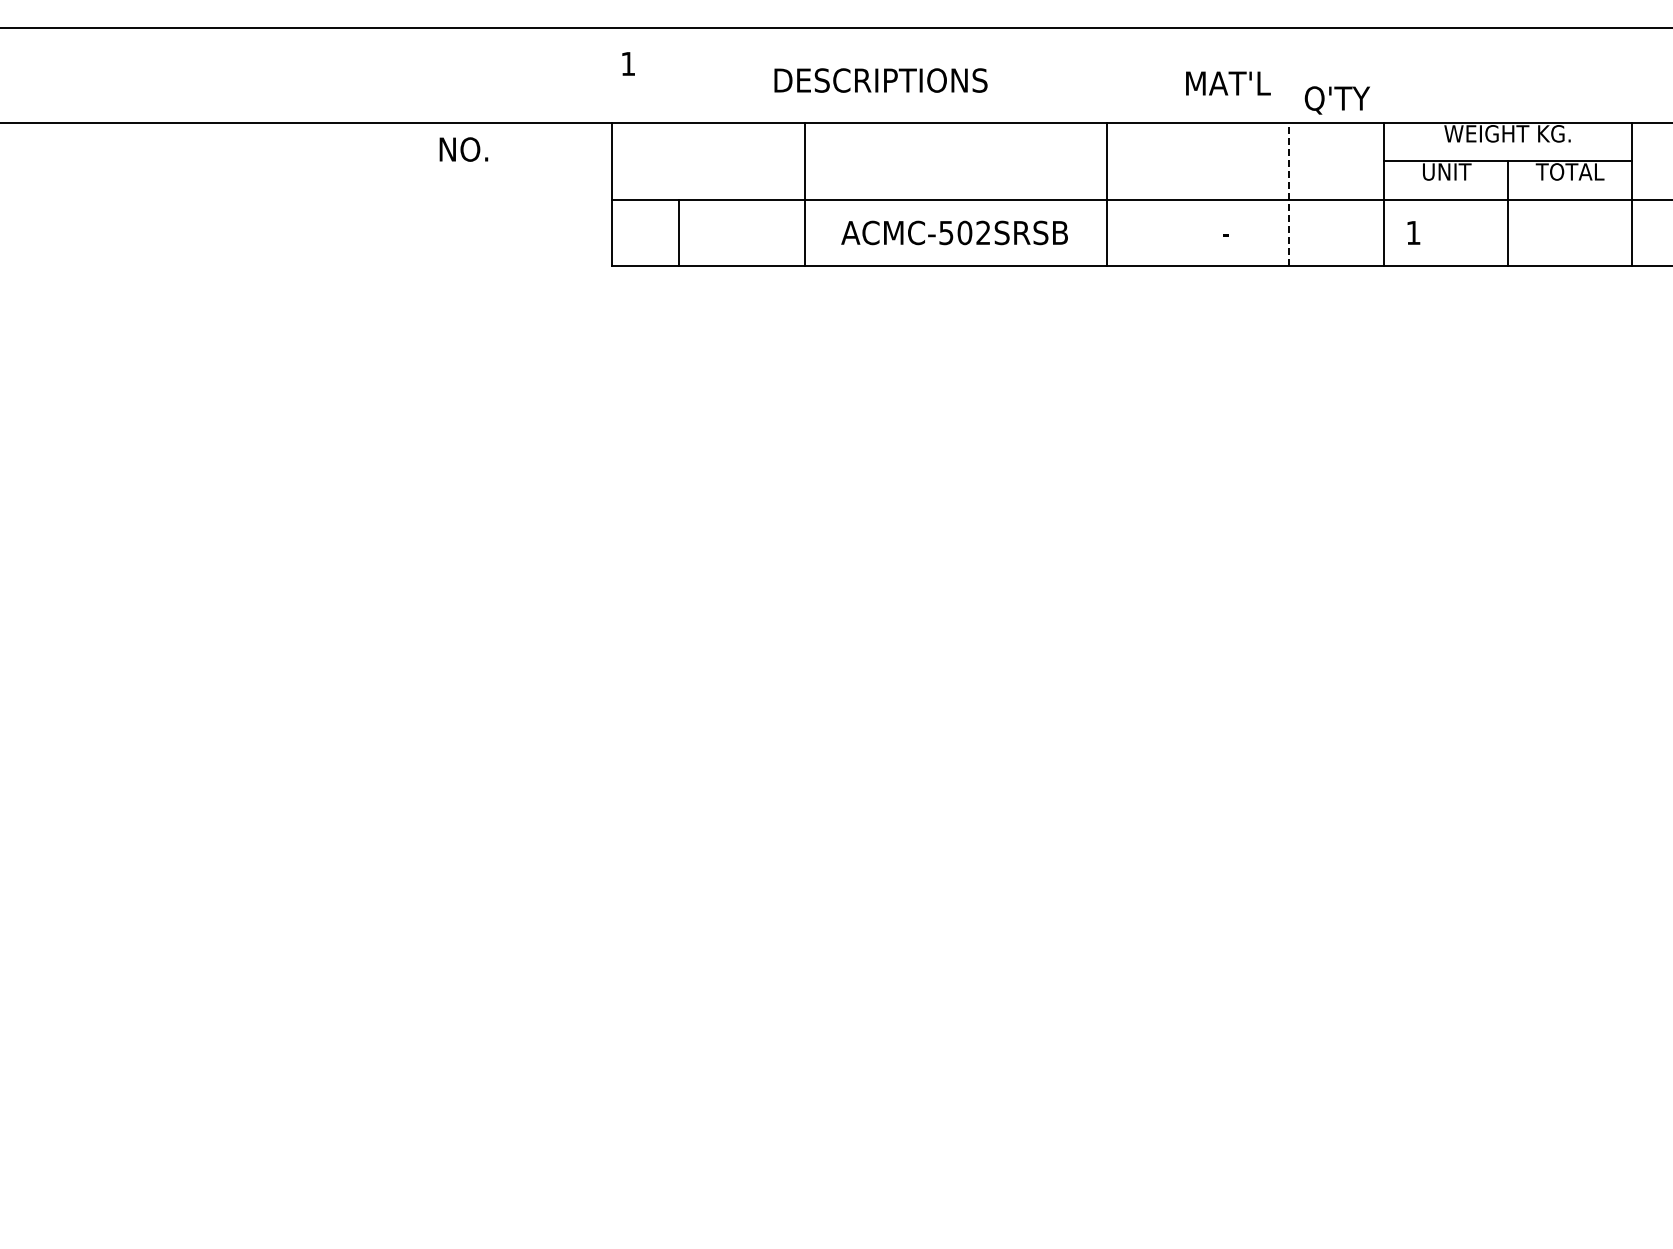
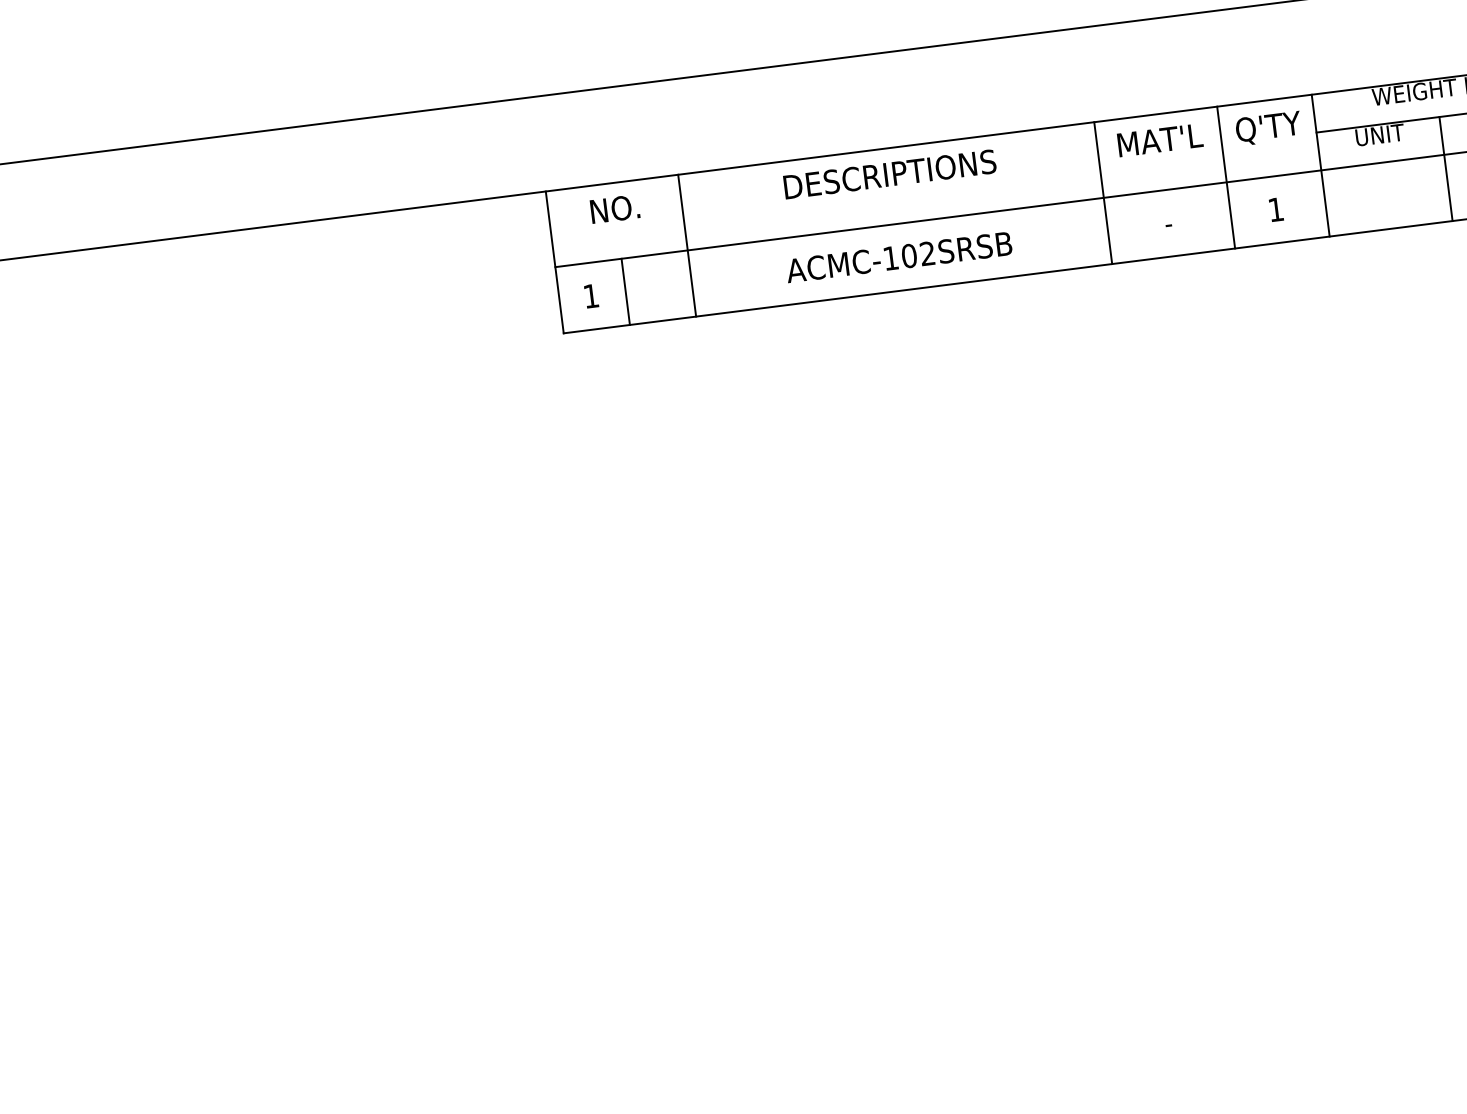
text: (628, 63) -> (591, 295), moved
text: (880, 80) -> (889, 174), moved
text: (1228, 83) -> (1160, 140), moved
text: (1336, 100) -> (1267, 128), moved
text: (463, 149) -> (614, 209), moved
line: (804, 194) -> (686, 245), moved
line: (1107, 194) -> (1103, 192), moved
line: (1289, 194) -> (1226, 177), dashed -> solid
text: (1413, 232) -> (1275, 209), moved
text: (946, 233) -> (891, 258), ACMC-502SRSB -> ACMC-102SRSB

